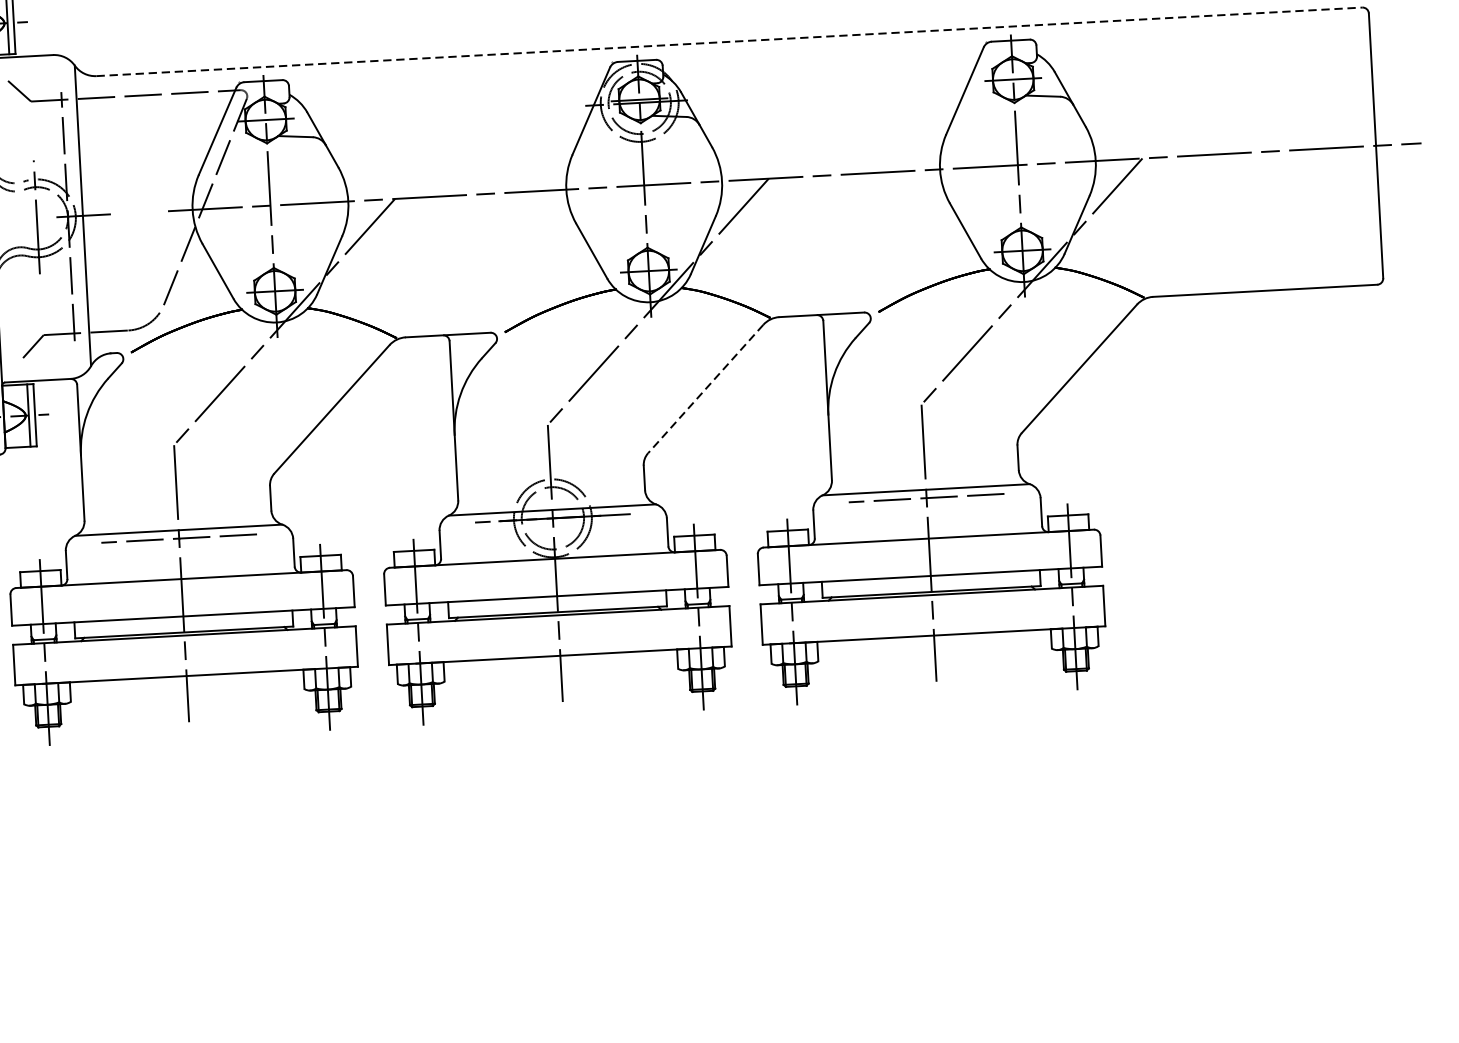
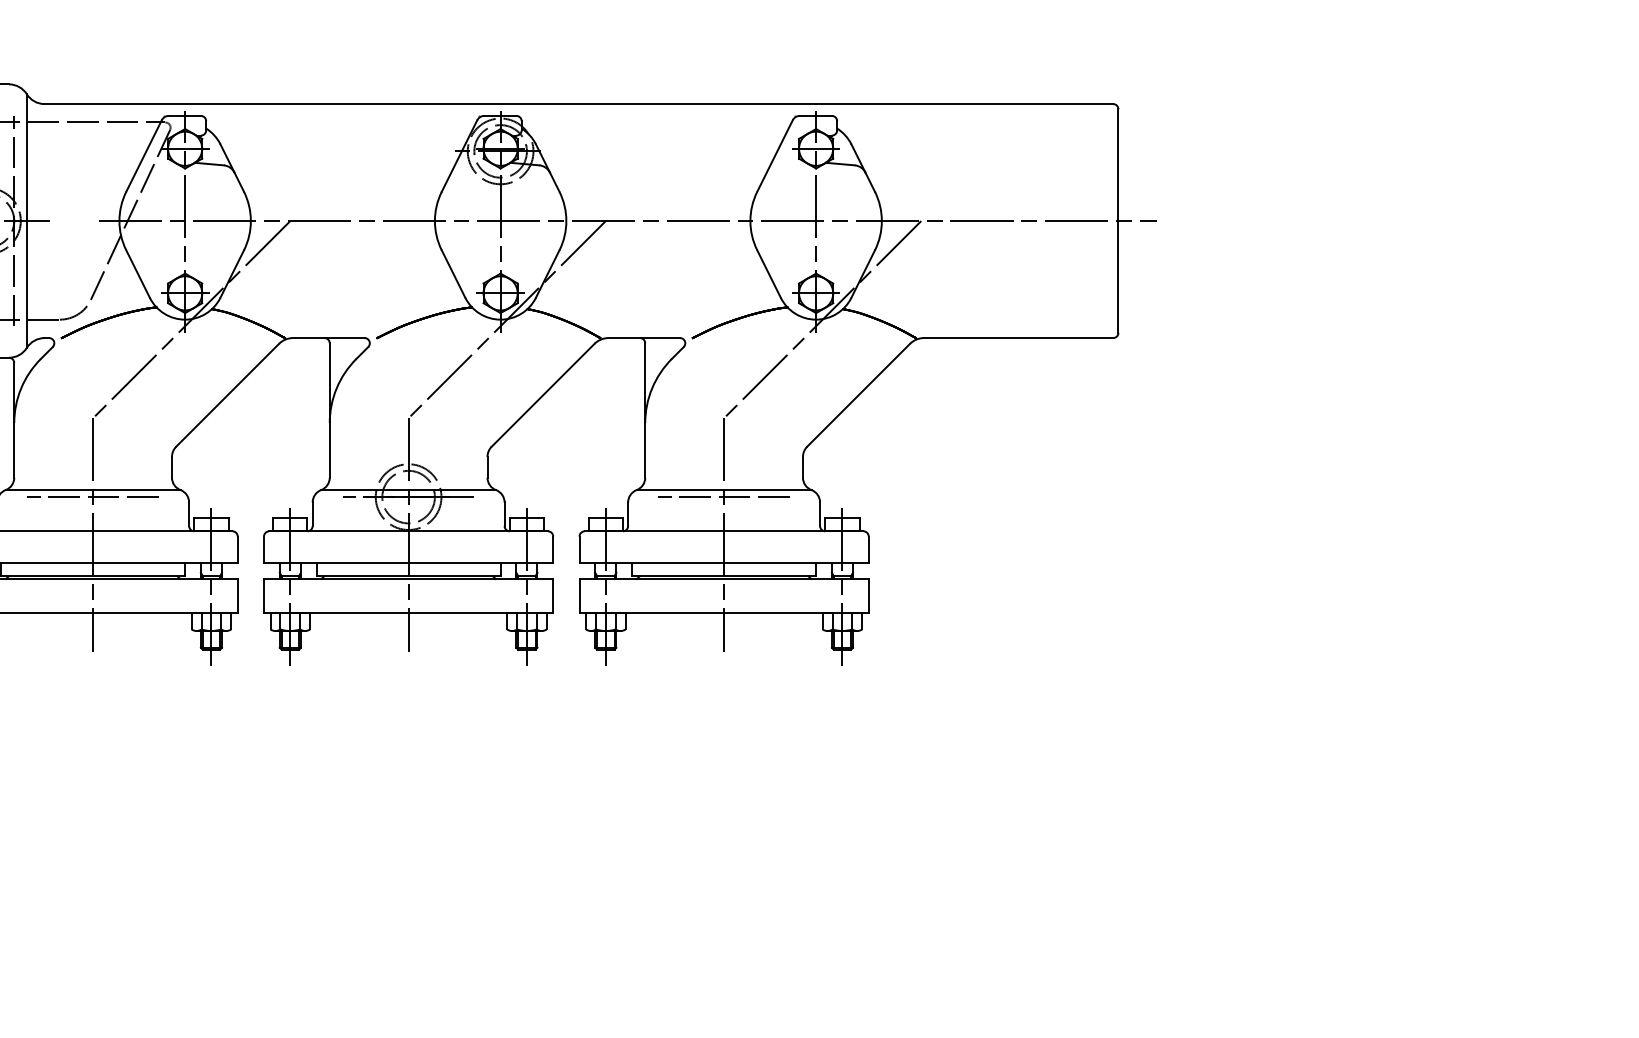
line: (730, 42) -> (579, 104), dashed -> solid
line: (706, 389) -> (543, 395), dashed -> solid

